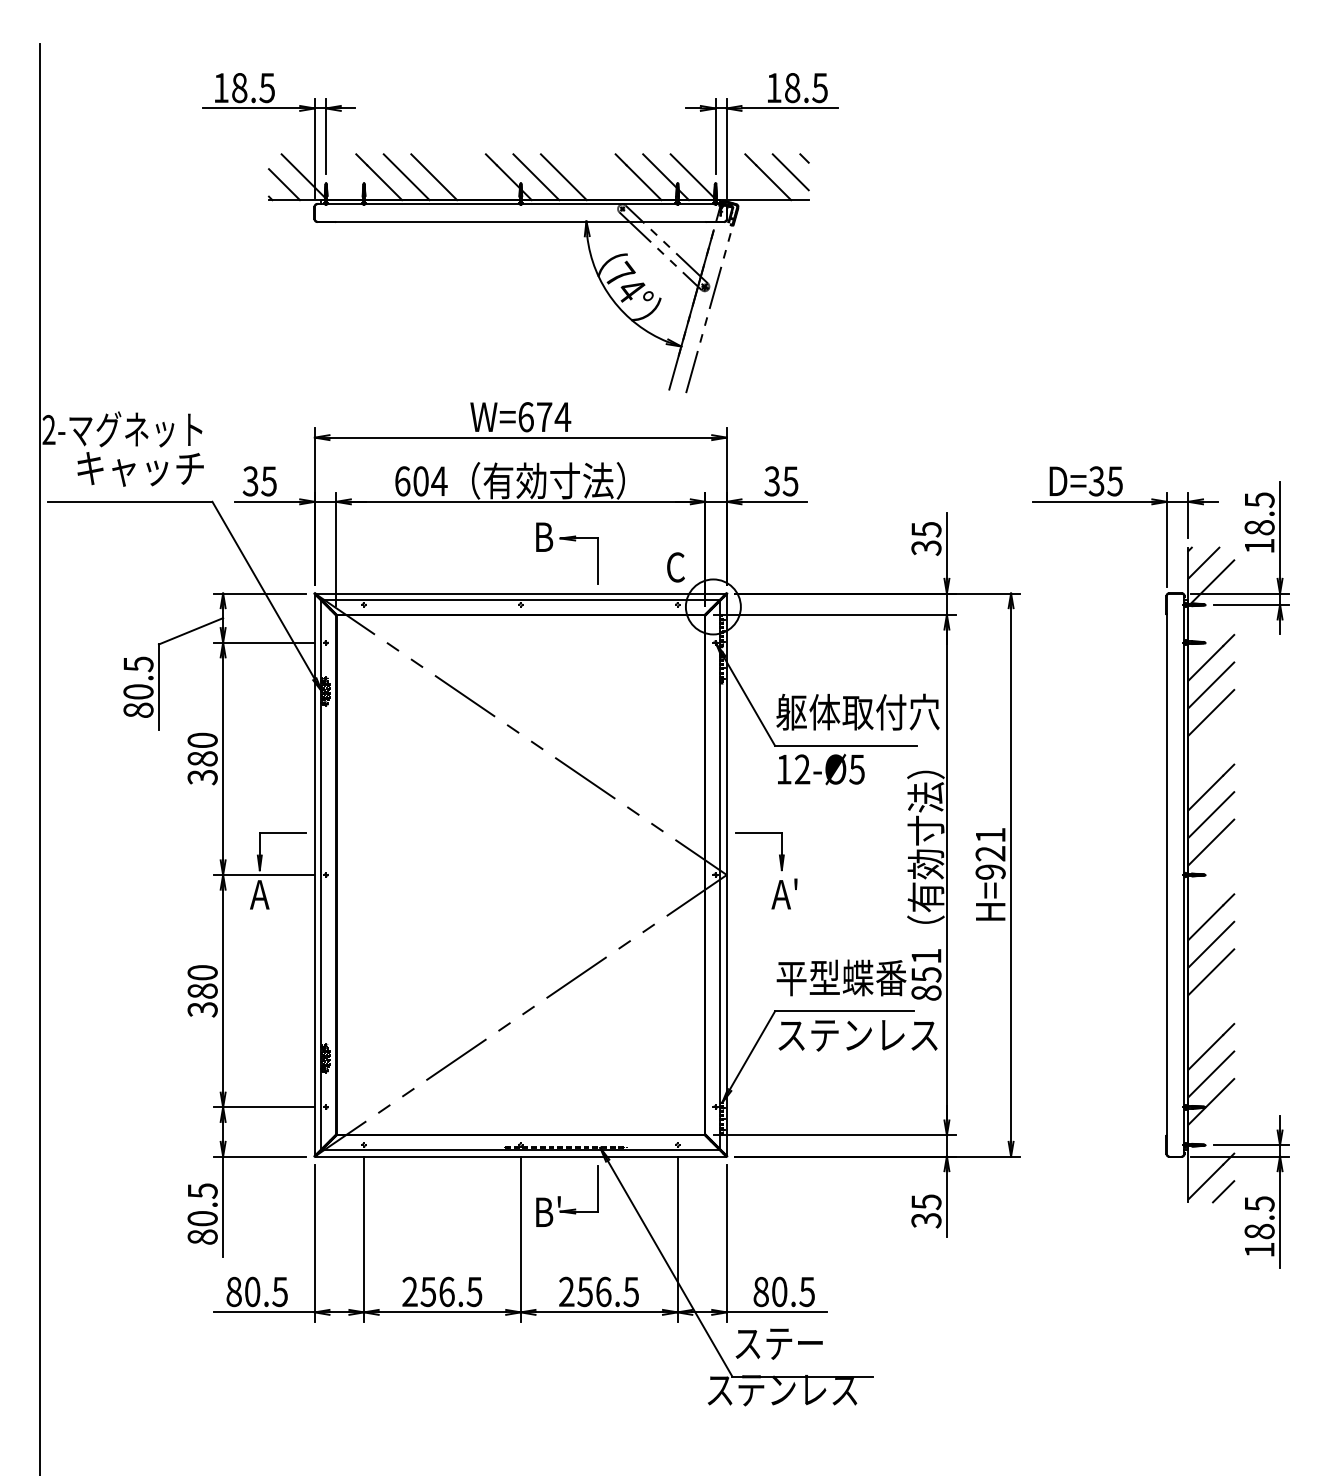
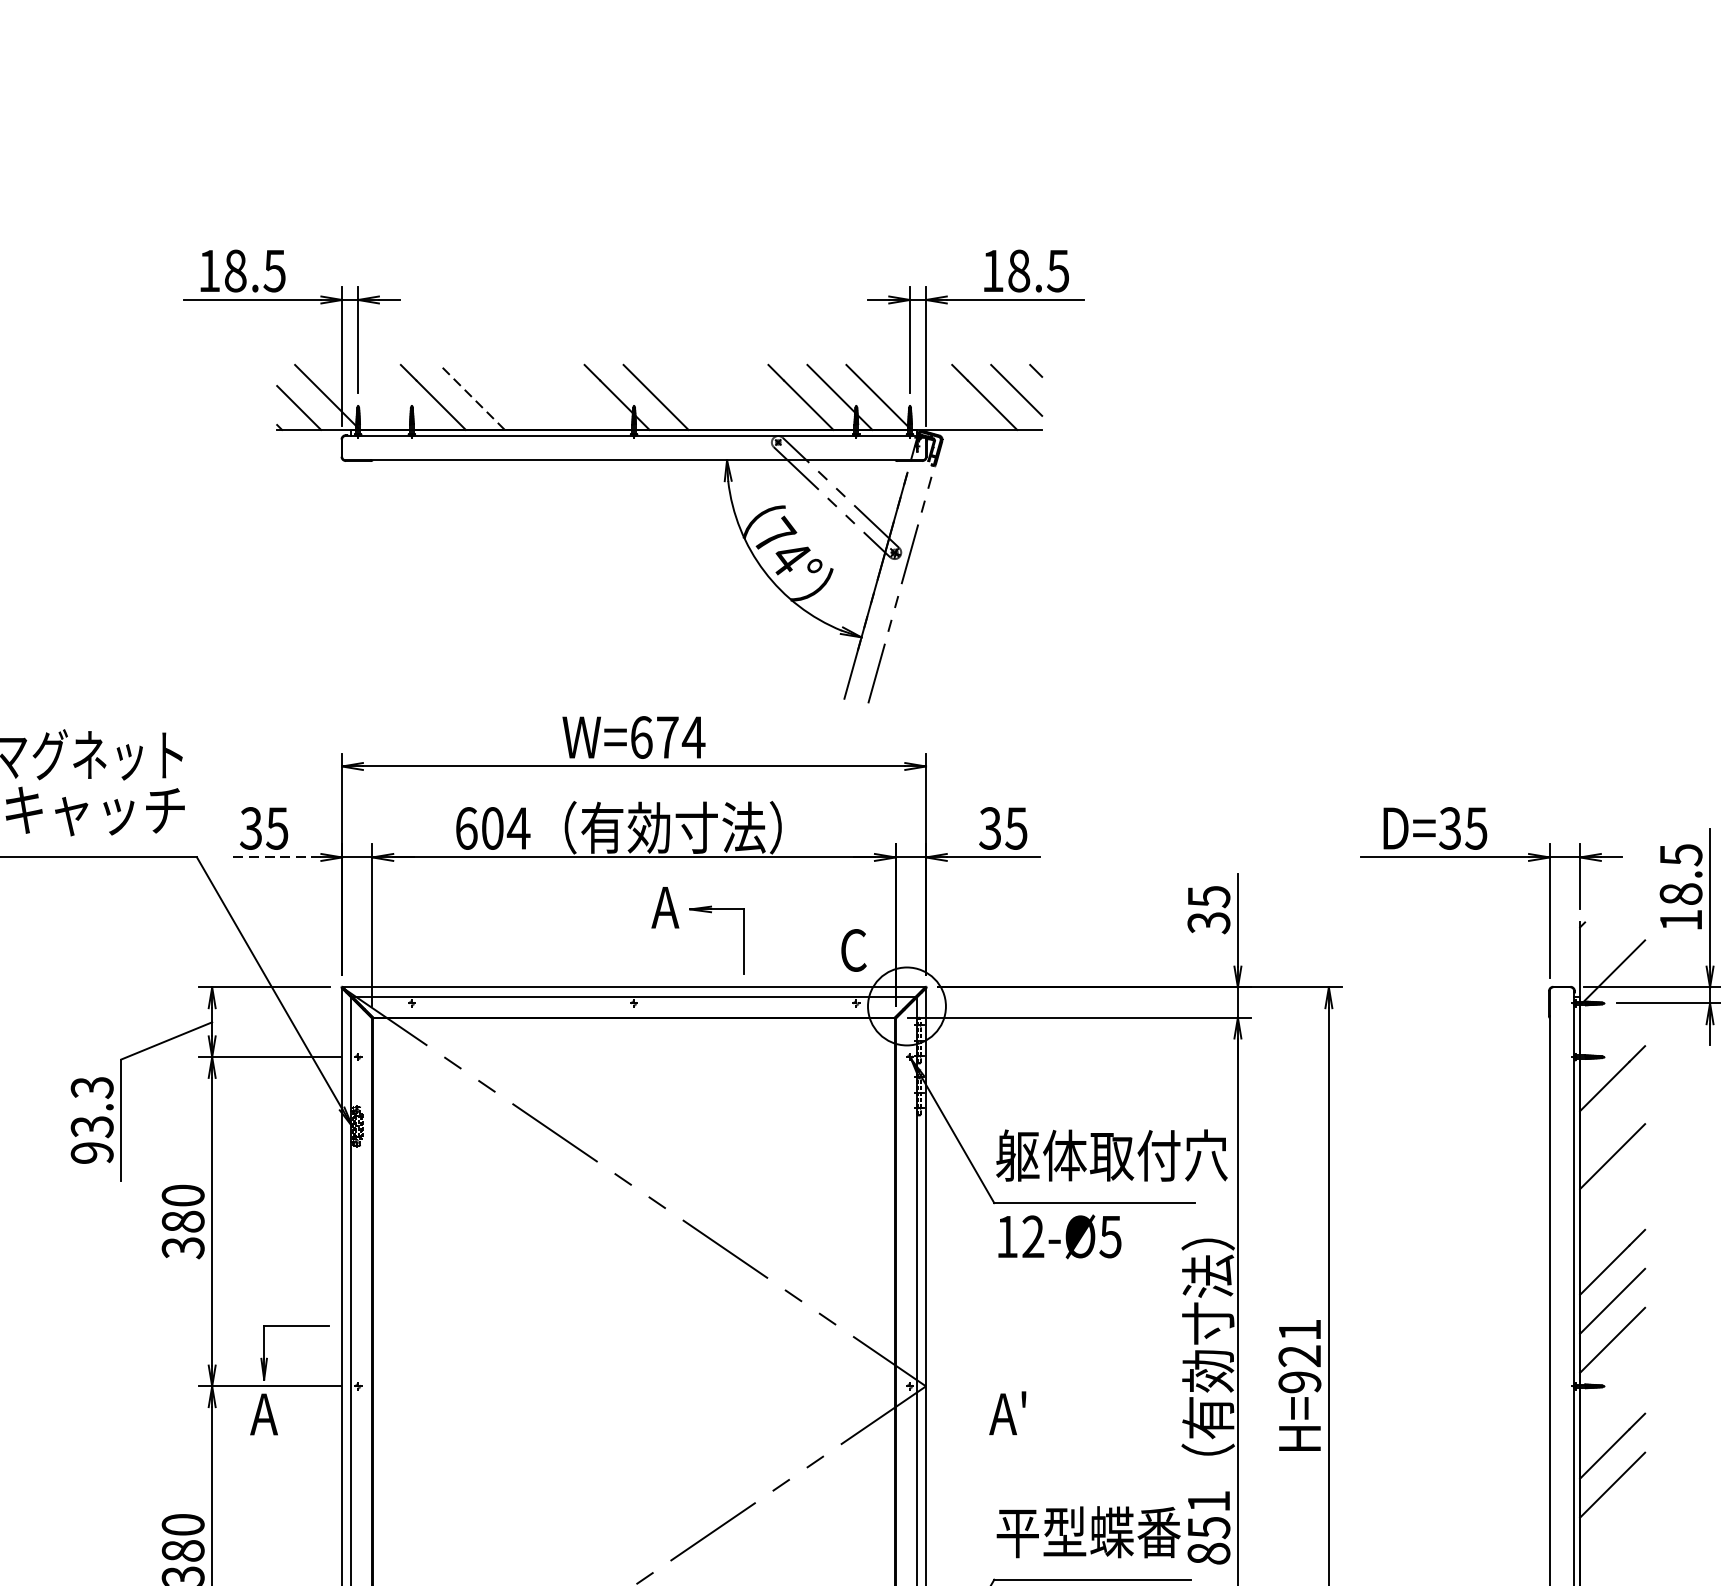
line: (406, 176) -> (472, 396), solid -> dashed
line: (434, 177) -> (511, 397), removed
line: (563, 177) -> (694, 397), removed
line: (267, 501) -> (275, 857), solid -> dashed
text: (543, 536) -> (666, 906), B -> A
line: (1203, 562) -> (1601, 943), removed
line: (1211, 685) -> (1612, 1117), removed
text: (138, 686) -> (92, 1119), 80.5 -> 93.3
part: (759, 833) -> (972, 1327), removed
line: (1211, 972) -> (1612, 1524), removed

